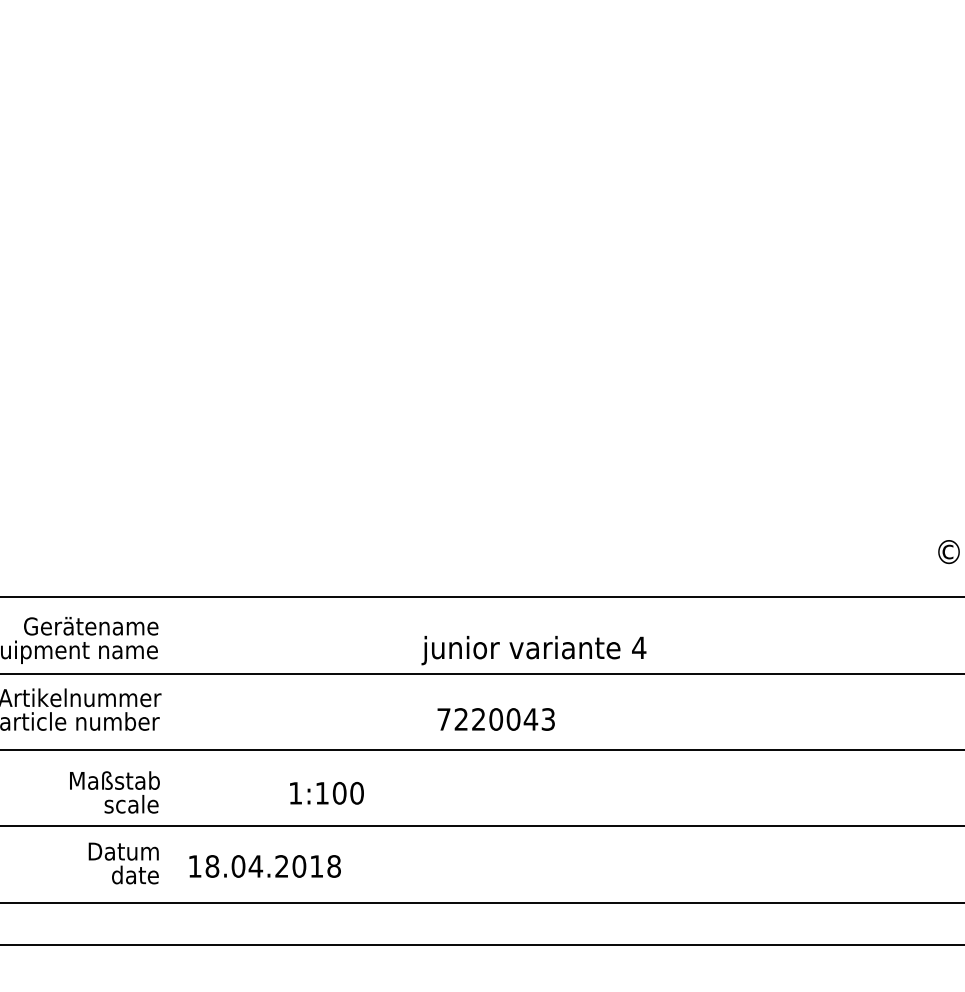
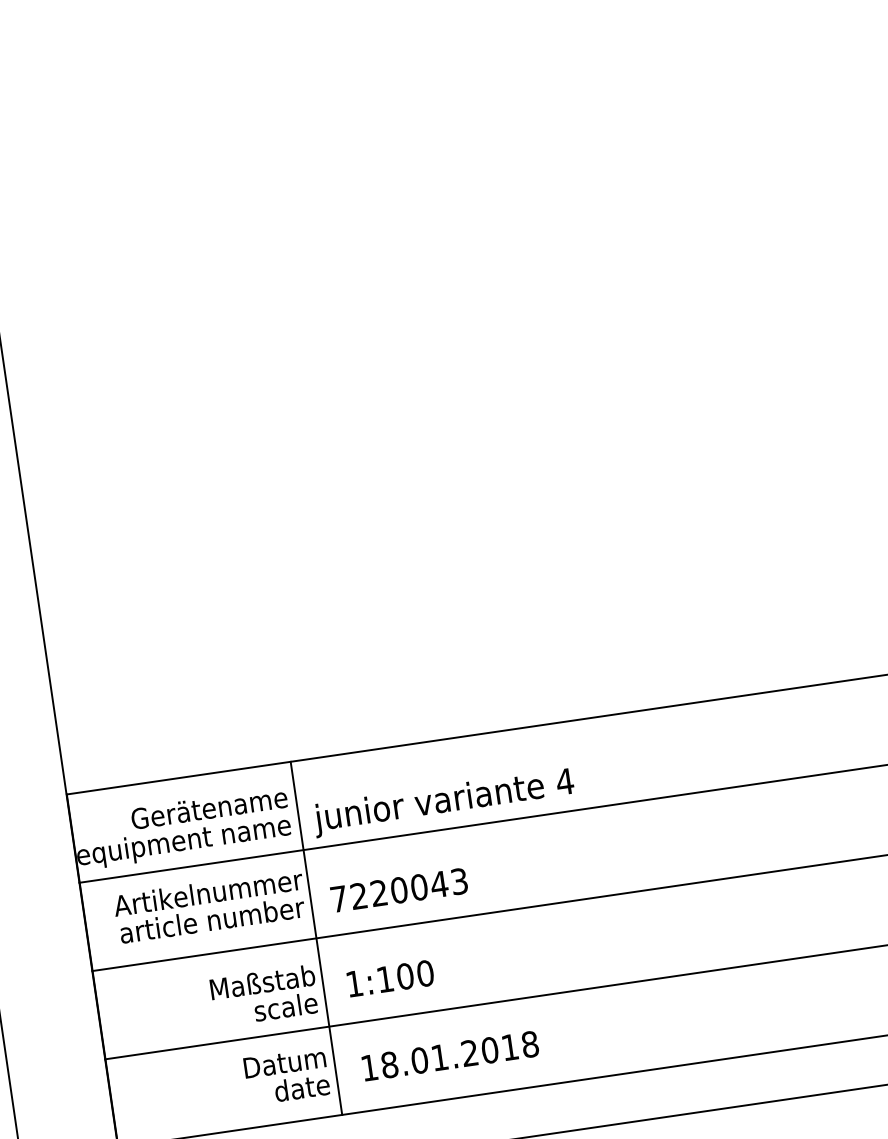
text: (533, 650) -> (443, 802), moved
text: (495, 719) -> (398, 890), moved
line: (165, 749) -> (315, 937), added
text: (326, 793) -> (390, 978), moved
text: (255, 866) -> (439, 1057), 18.04.2018 -> 18.01.2018

